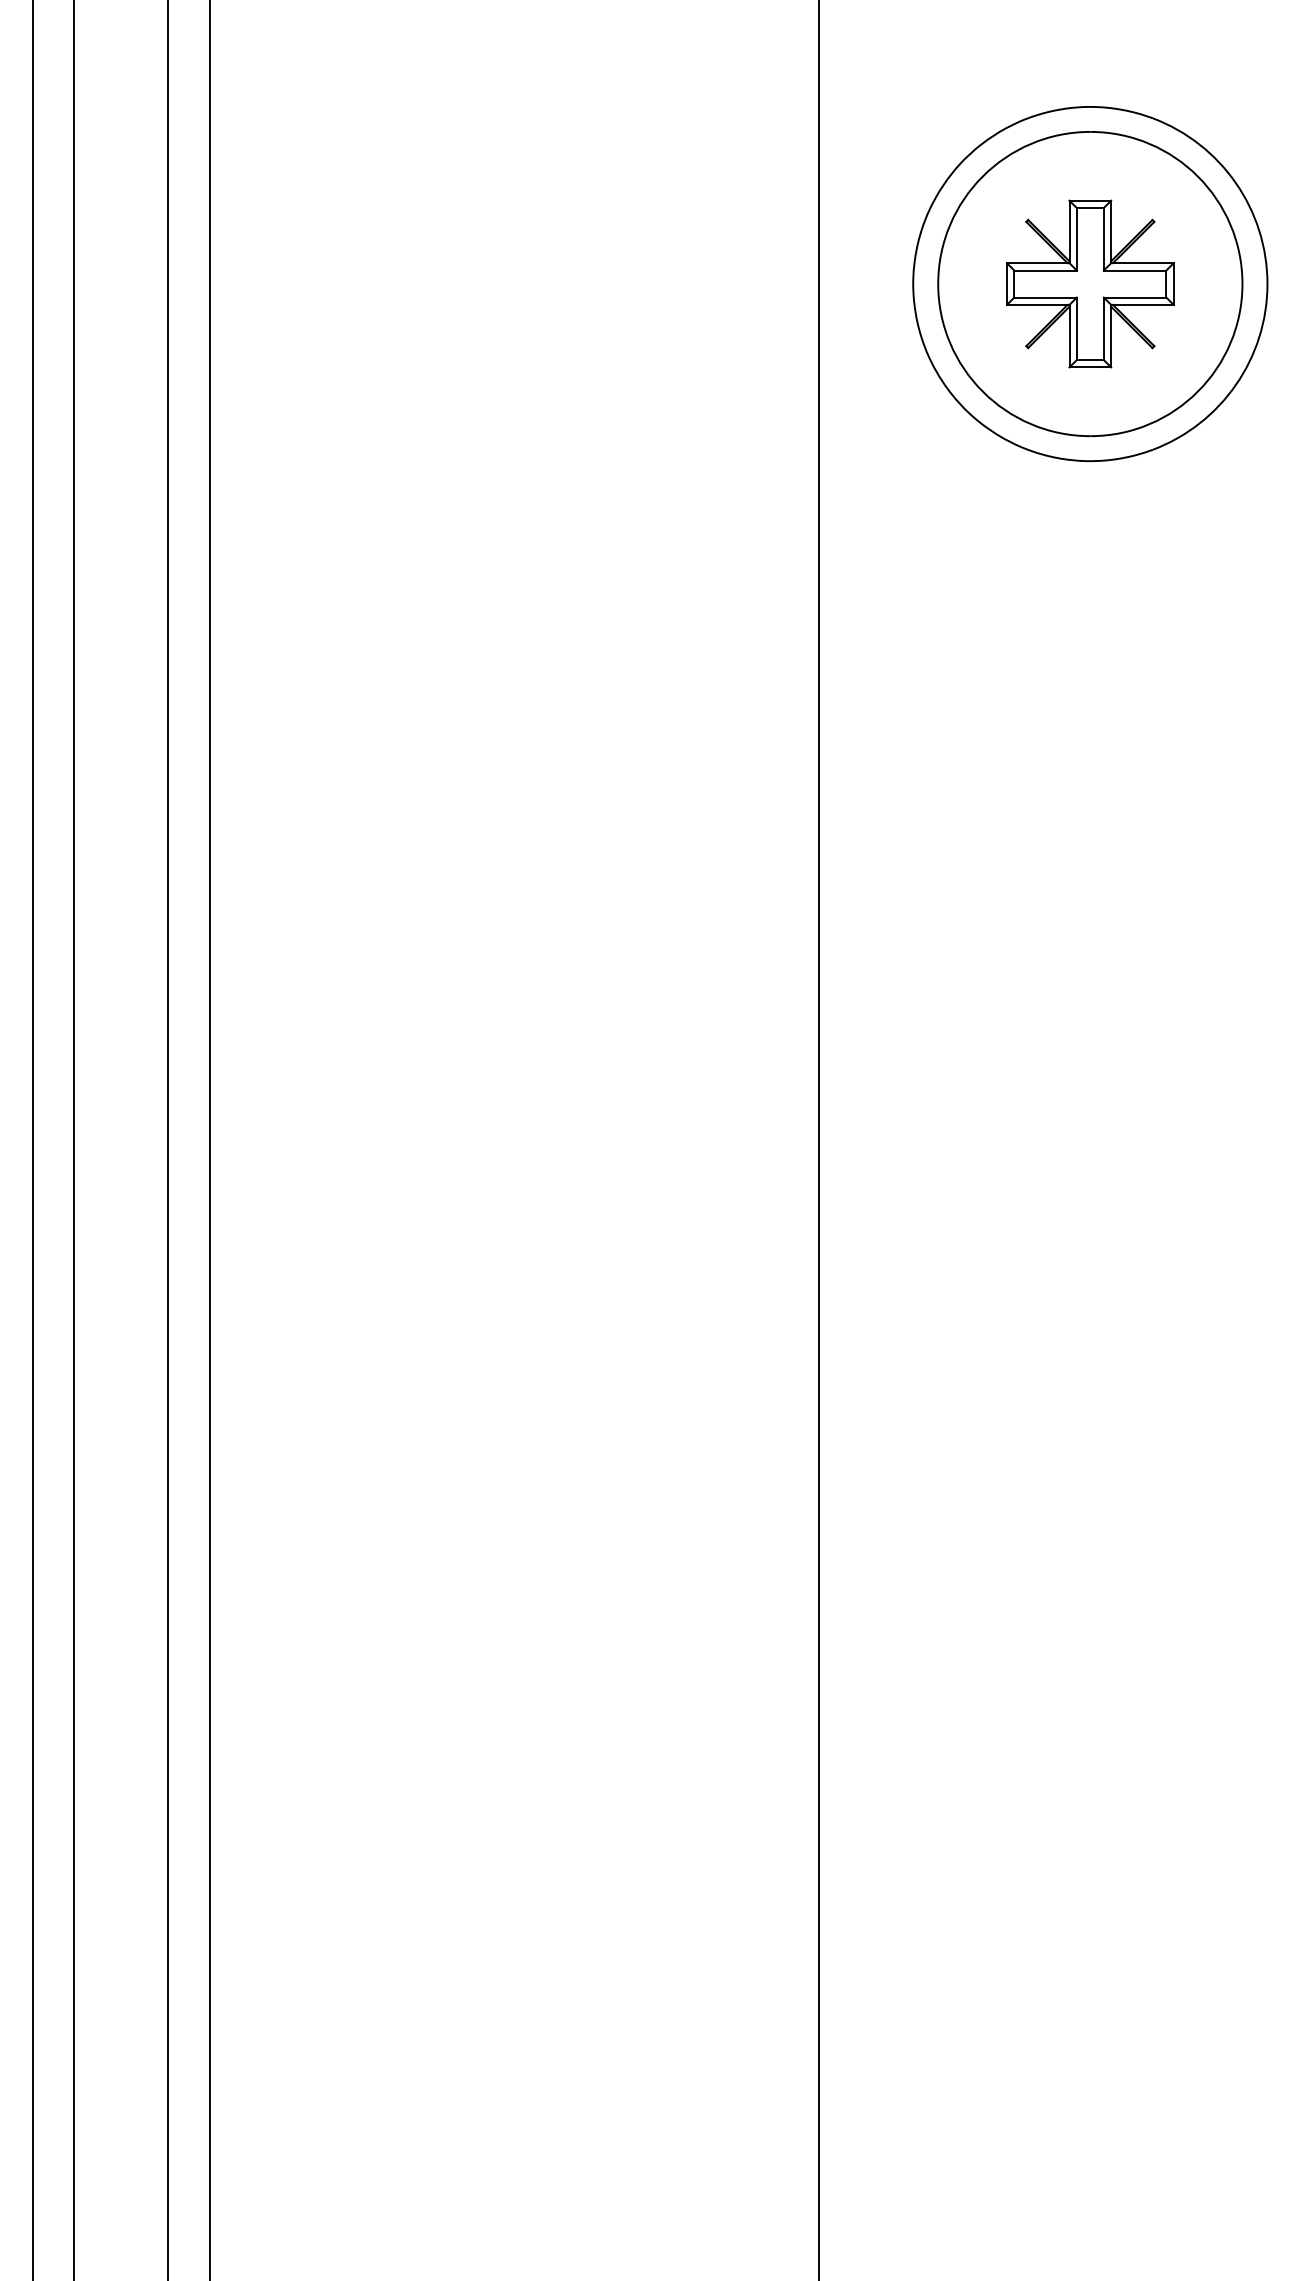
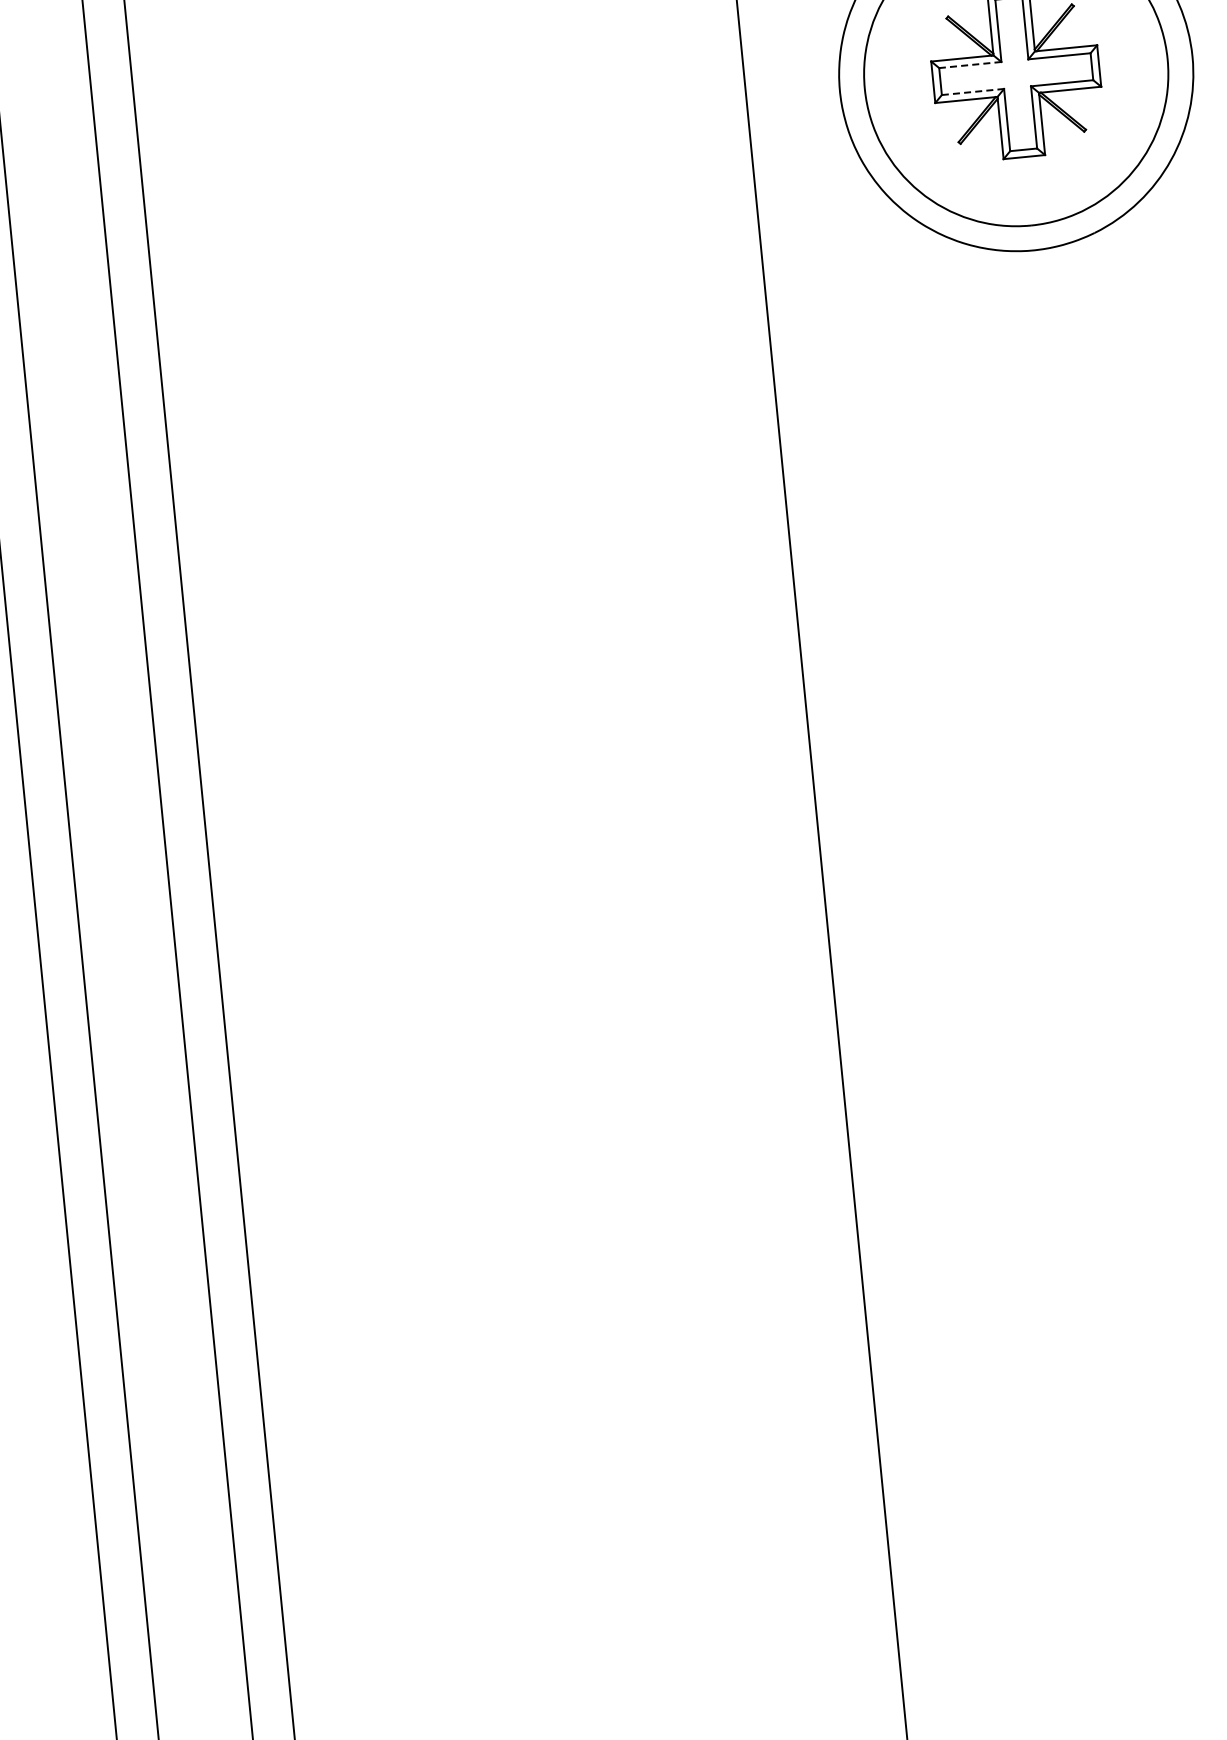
line: (1045, 270) -> (970, 65), solid -> dashed
line: (1046, 297) -> (973, 91), solid -> dashed

